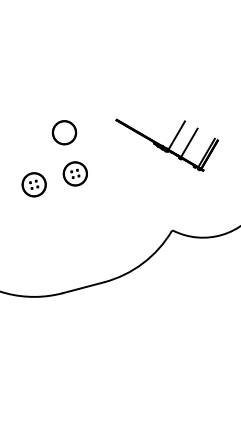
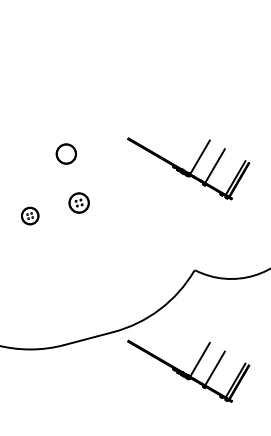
part: (64, 132) -> (66, 153), size x0.7
part: (74, 173) -> (78, 202), size x0.7
part: (33, 184) -> (29, 215), size x0.6
part: (166, 314) -> (187, 370), added

